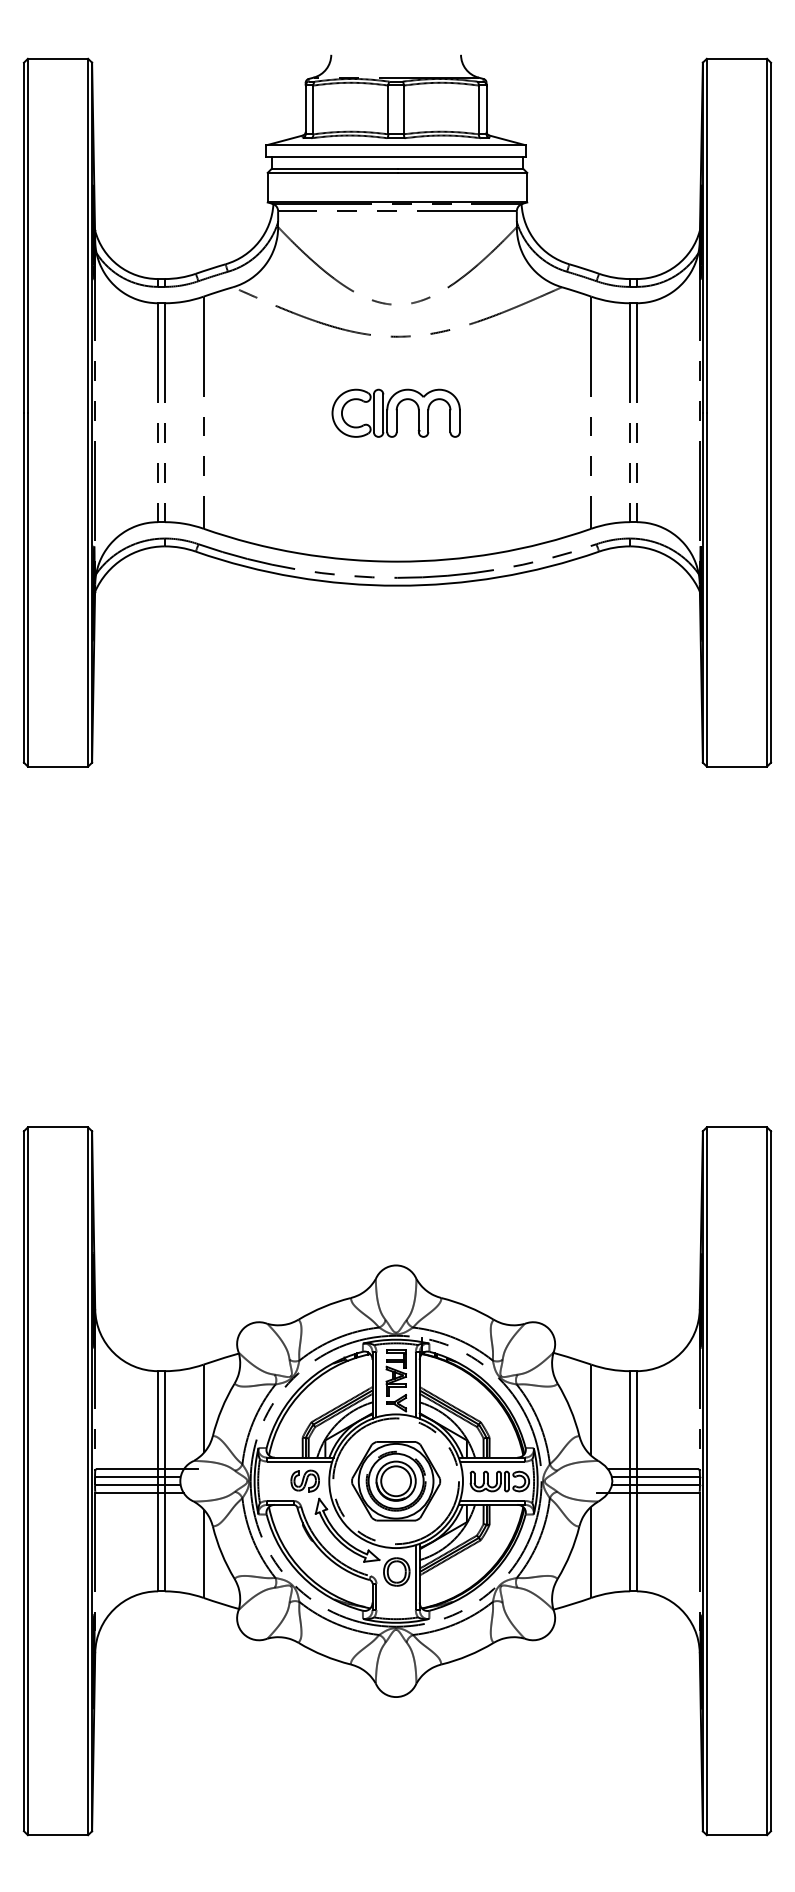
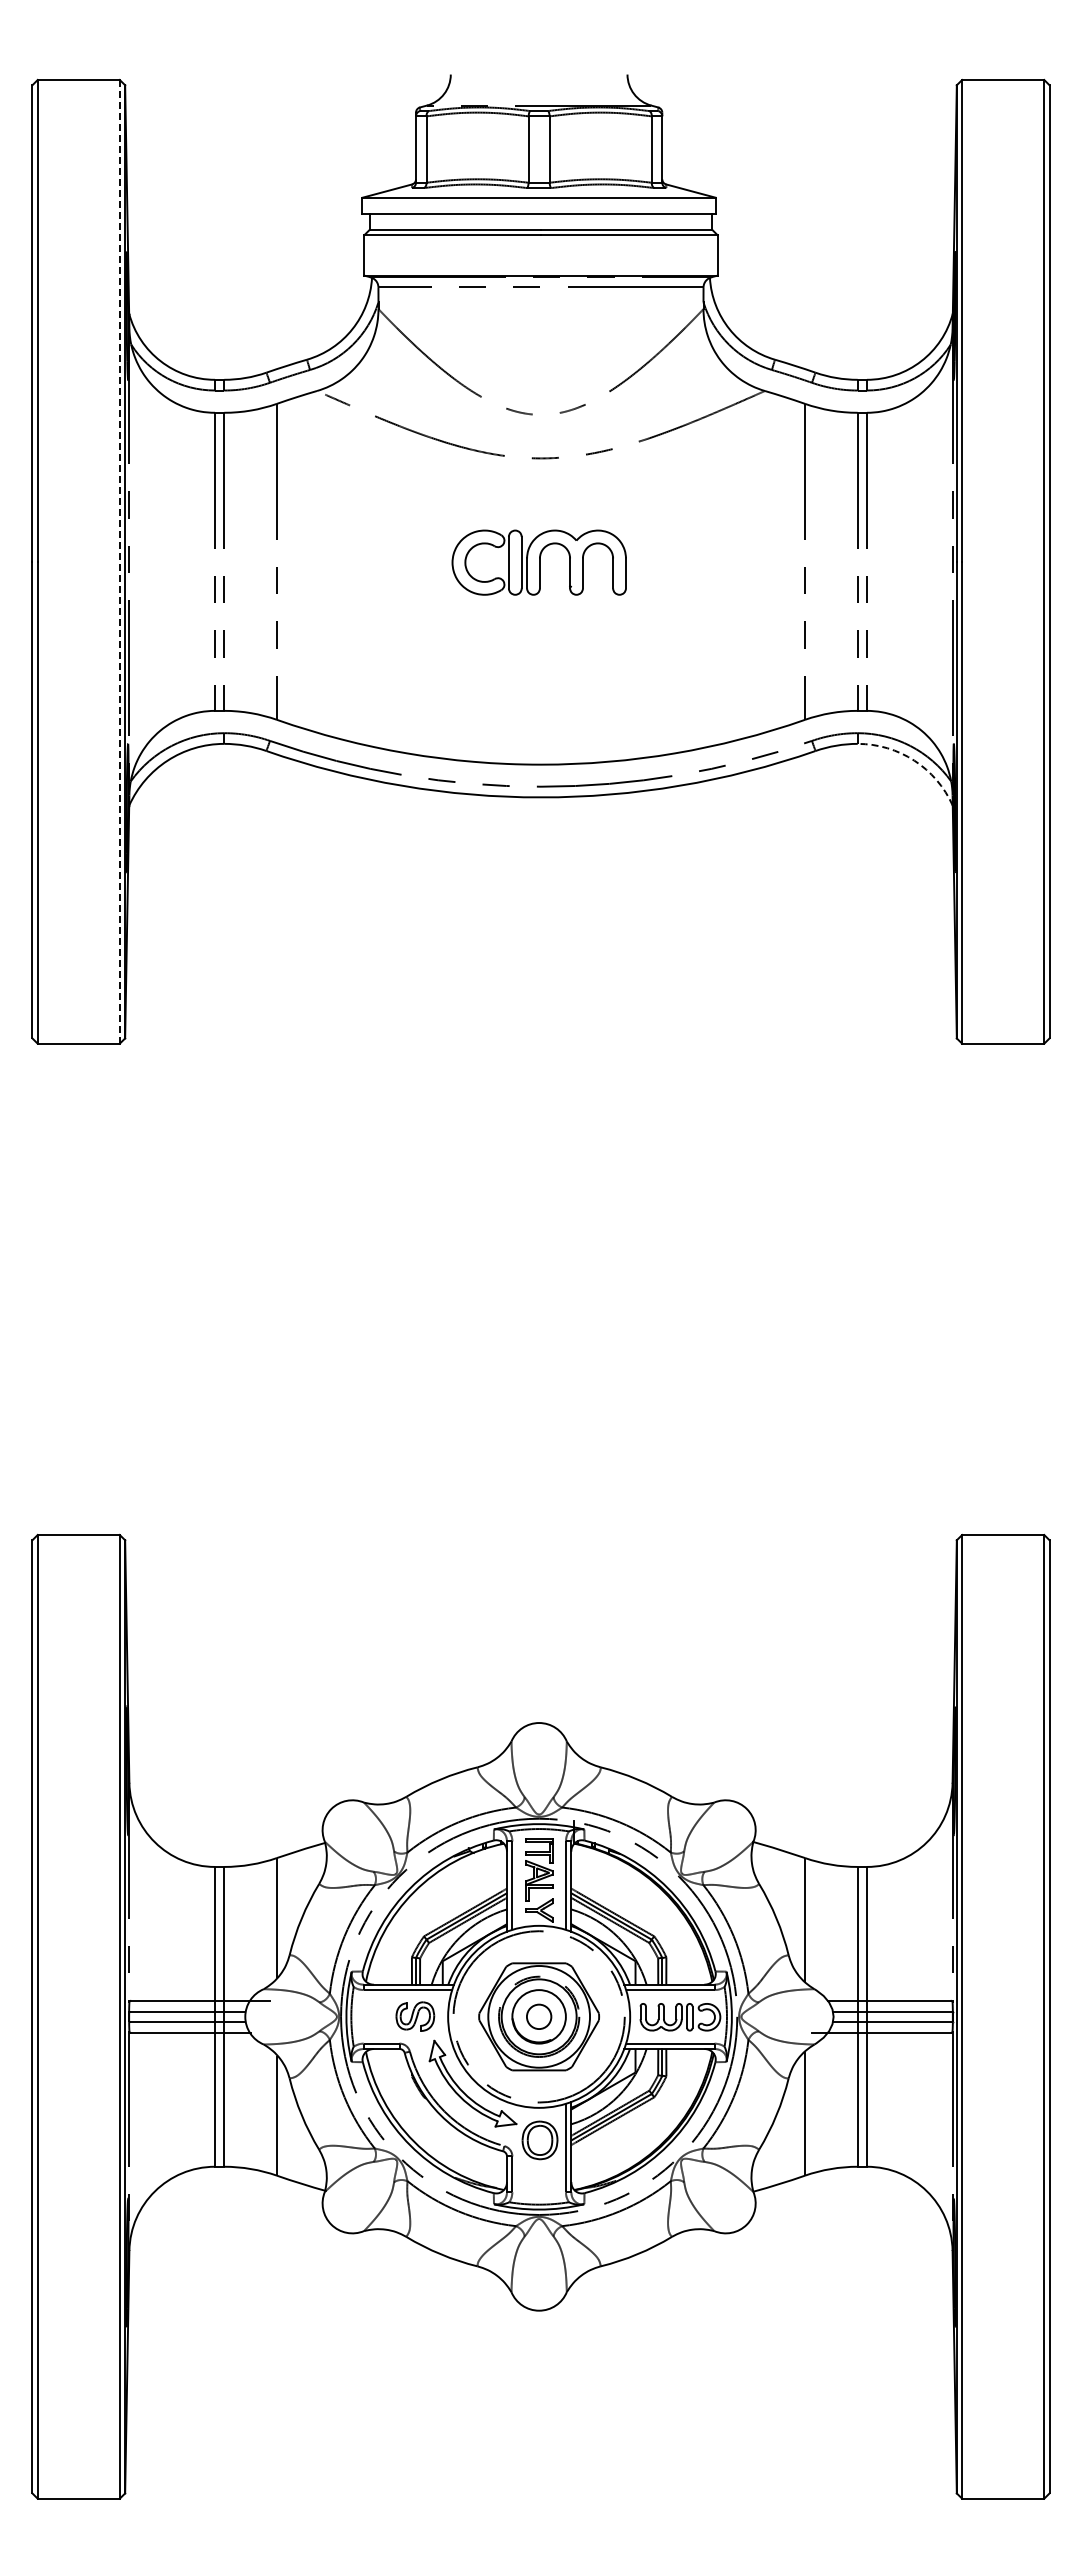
line: (87, 412) -> (119, 561), solid -> dashed
arc: (671, 558) -> (914, 760), solid -> dashed
circle: (395, 1481) -> (538, 2016), size x0.6

